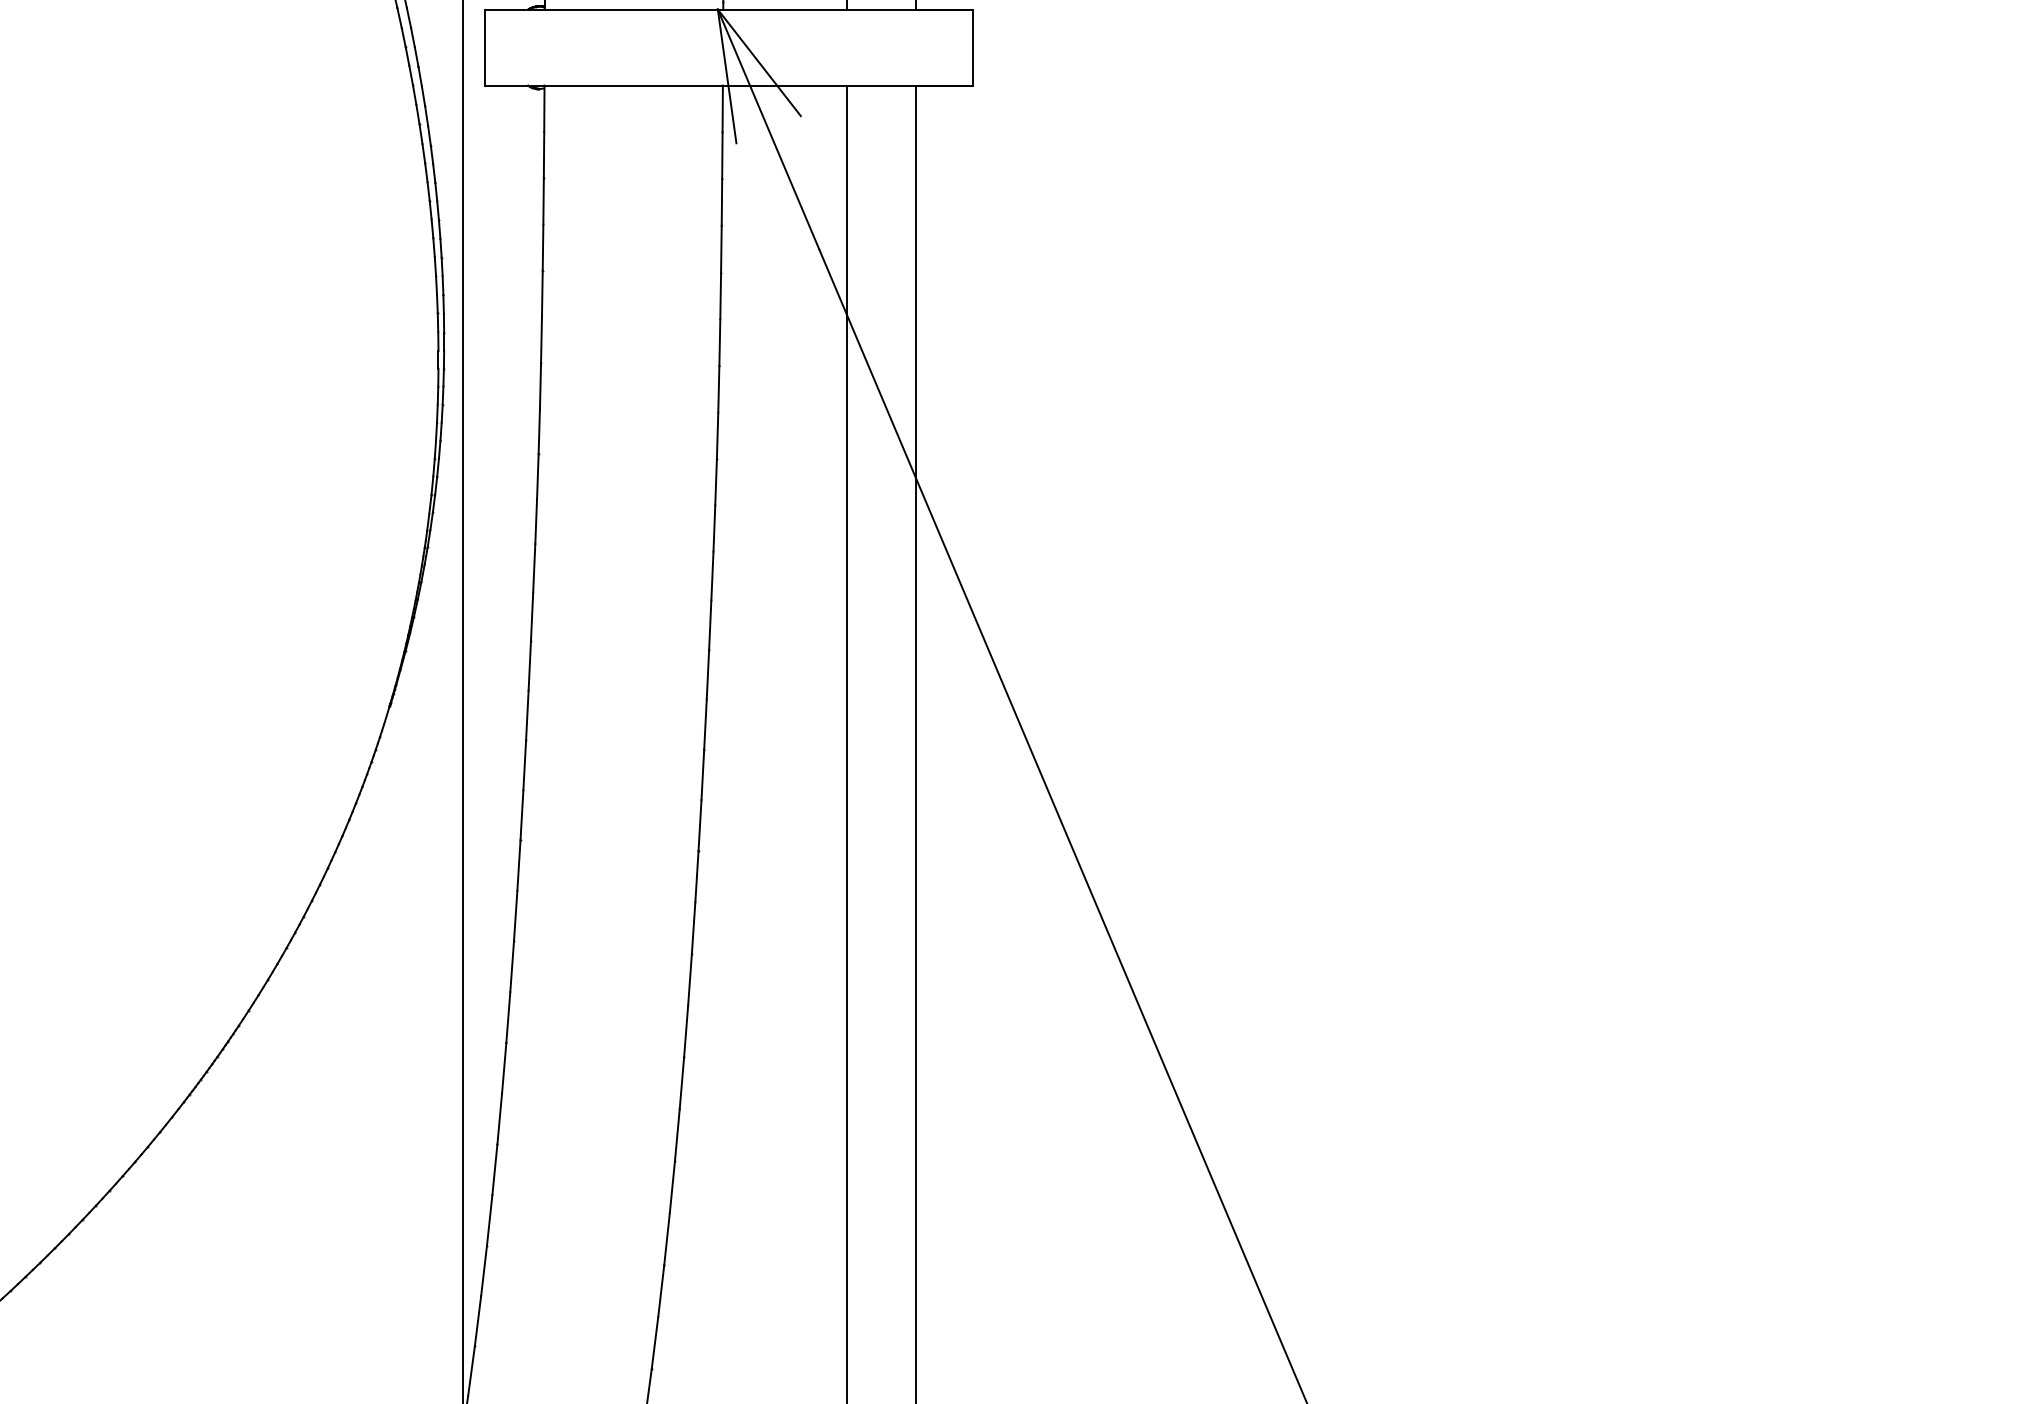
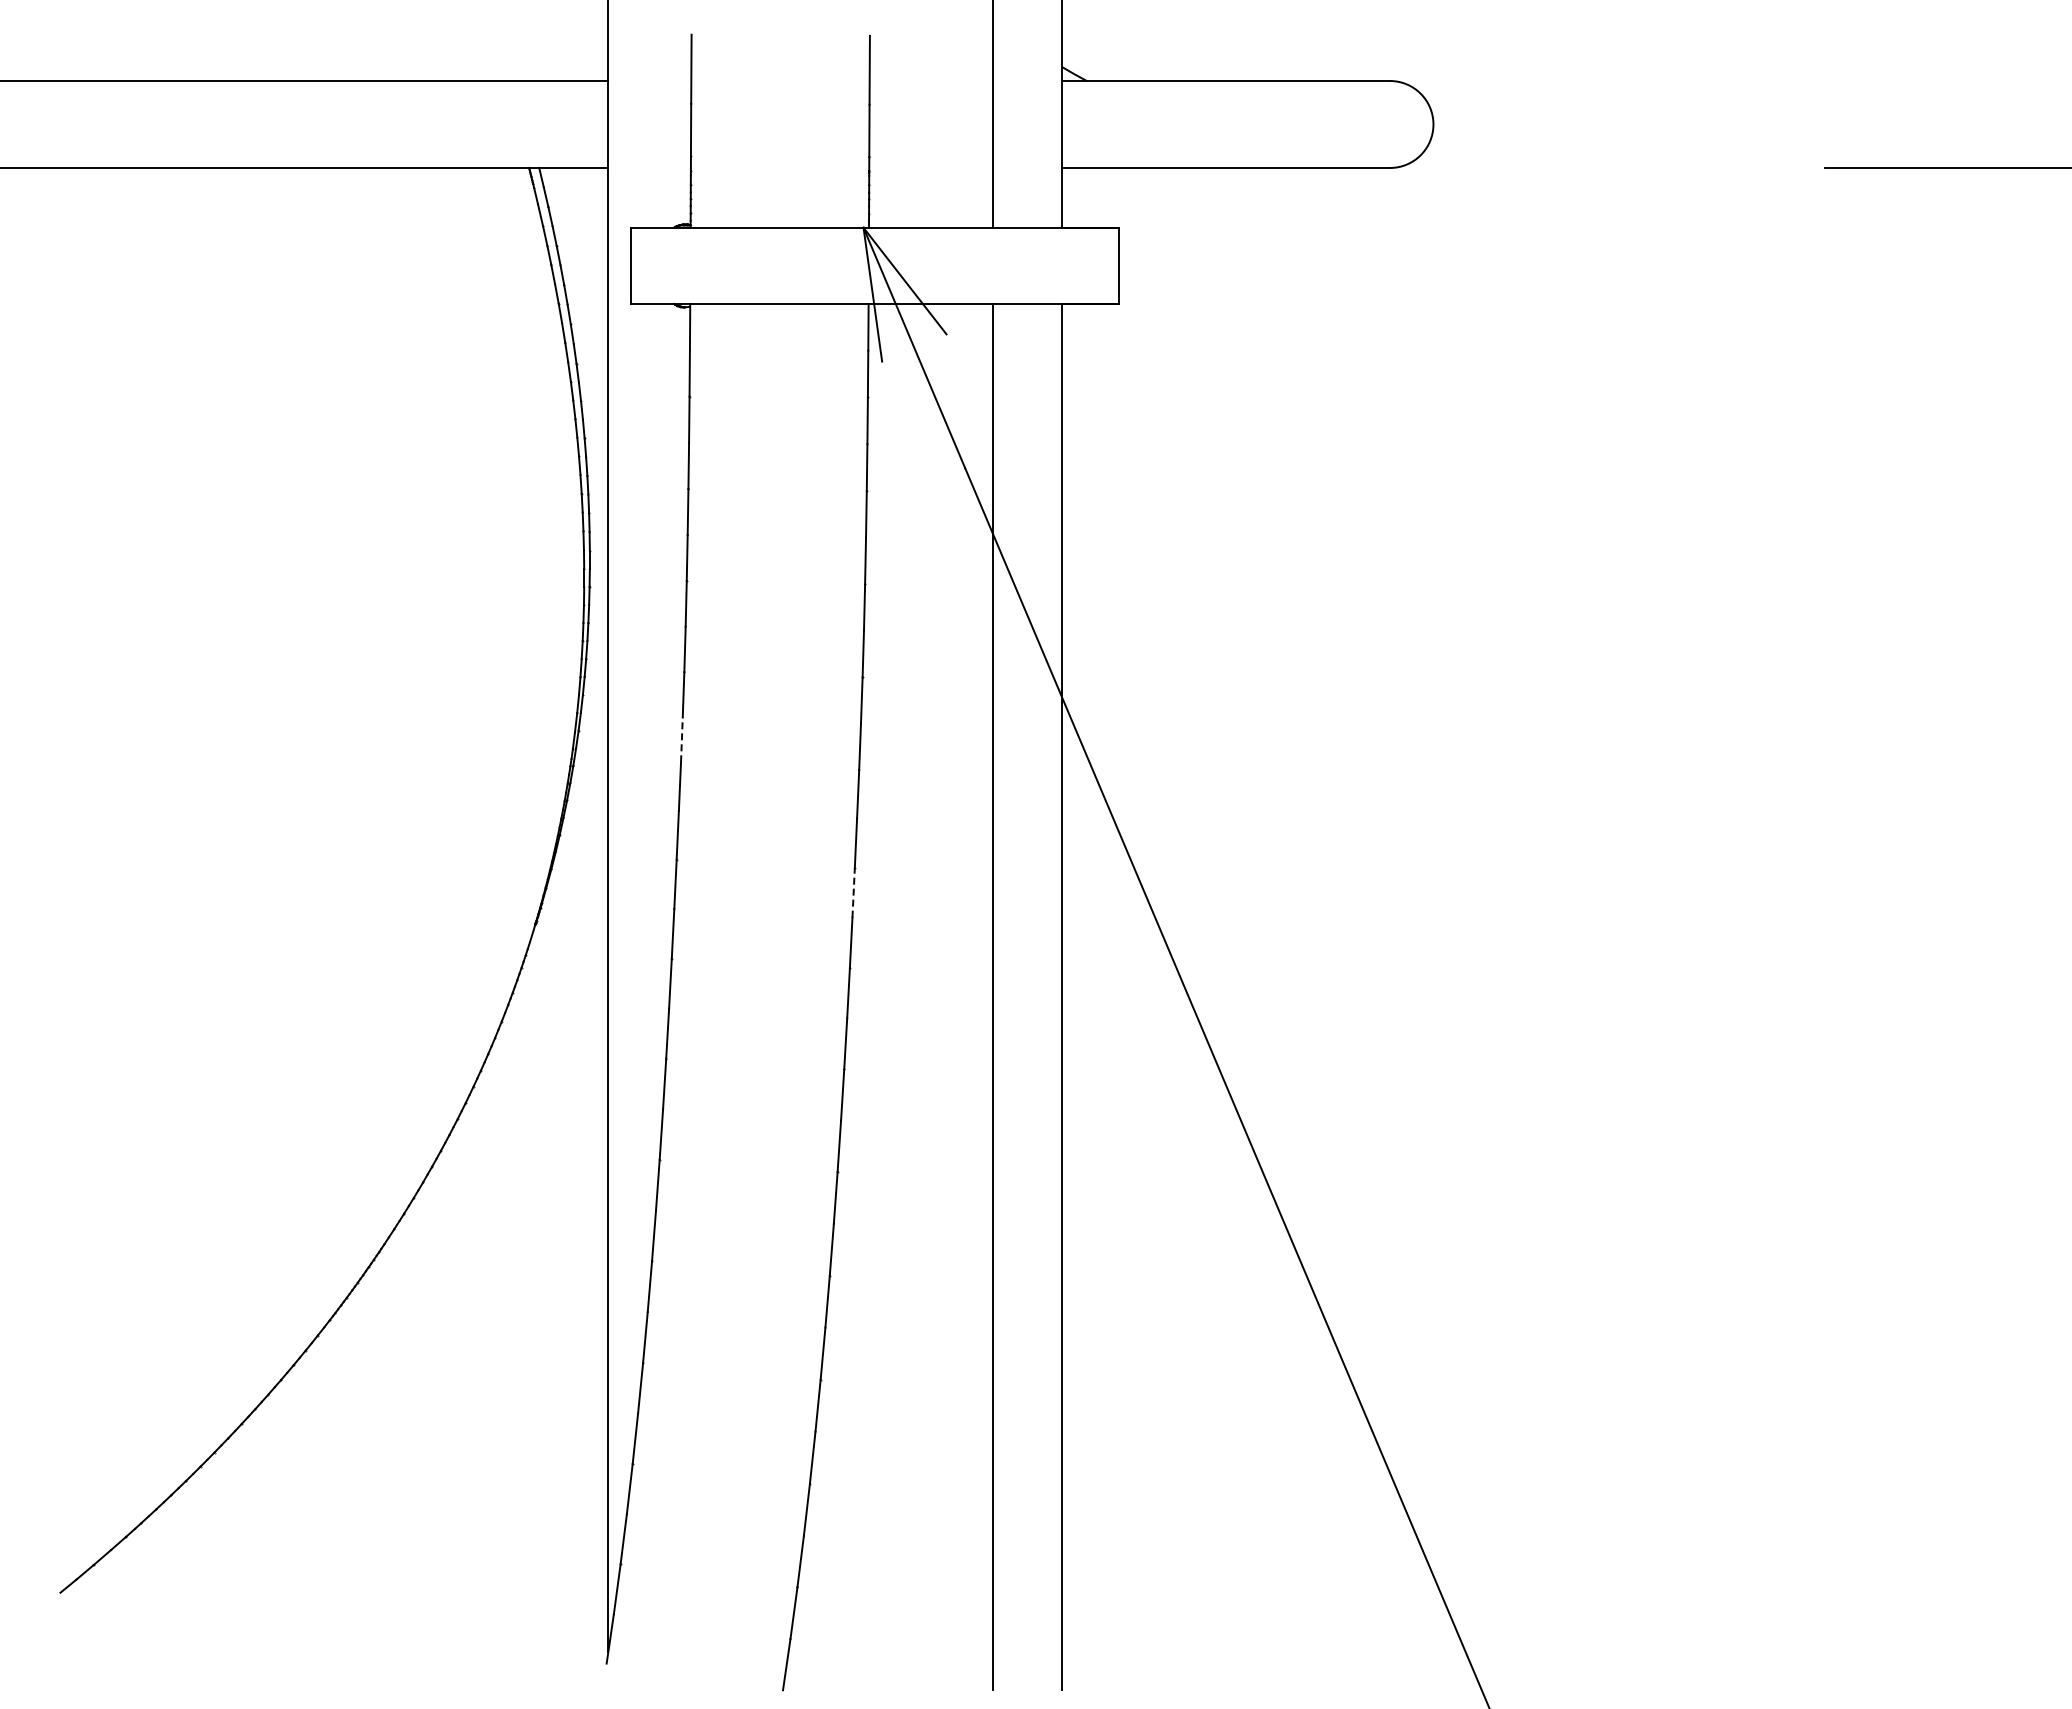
line: (535, 521) -> (681, 739), solid -> dashed
line: (707, 674) -> (853, 892), solid -> dashed

